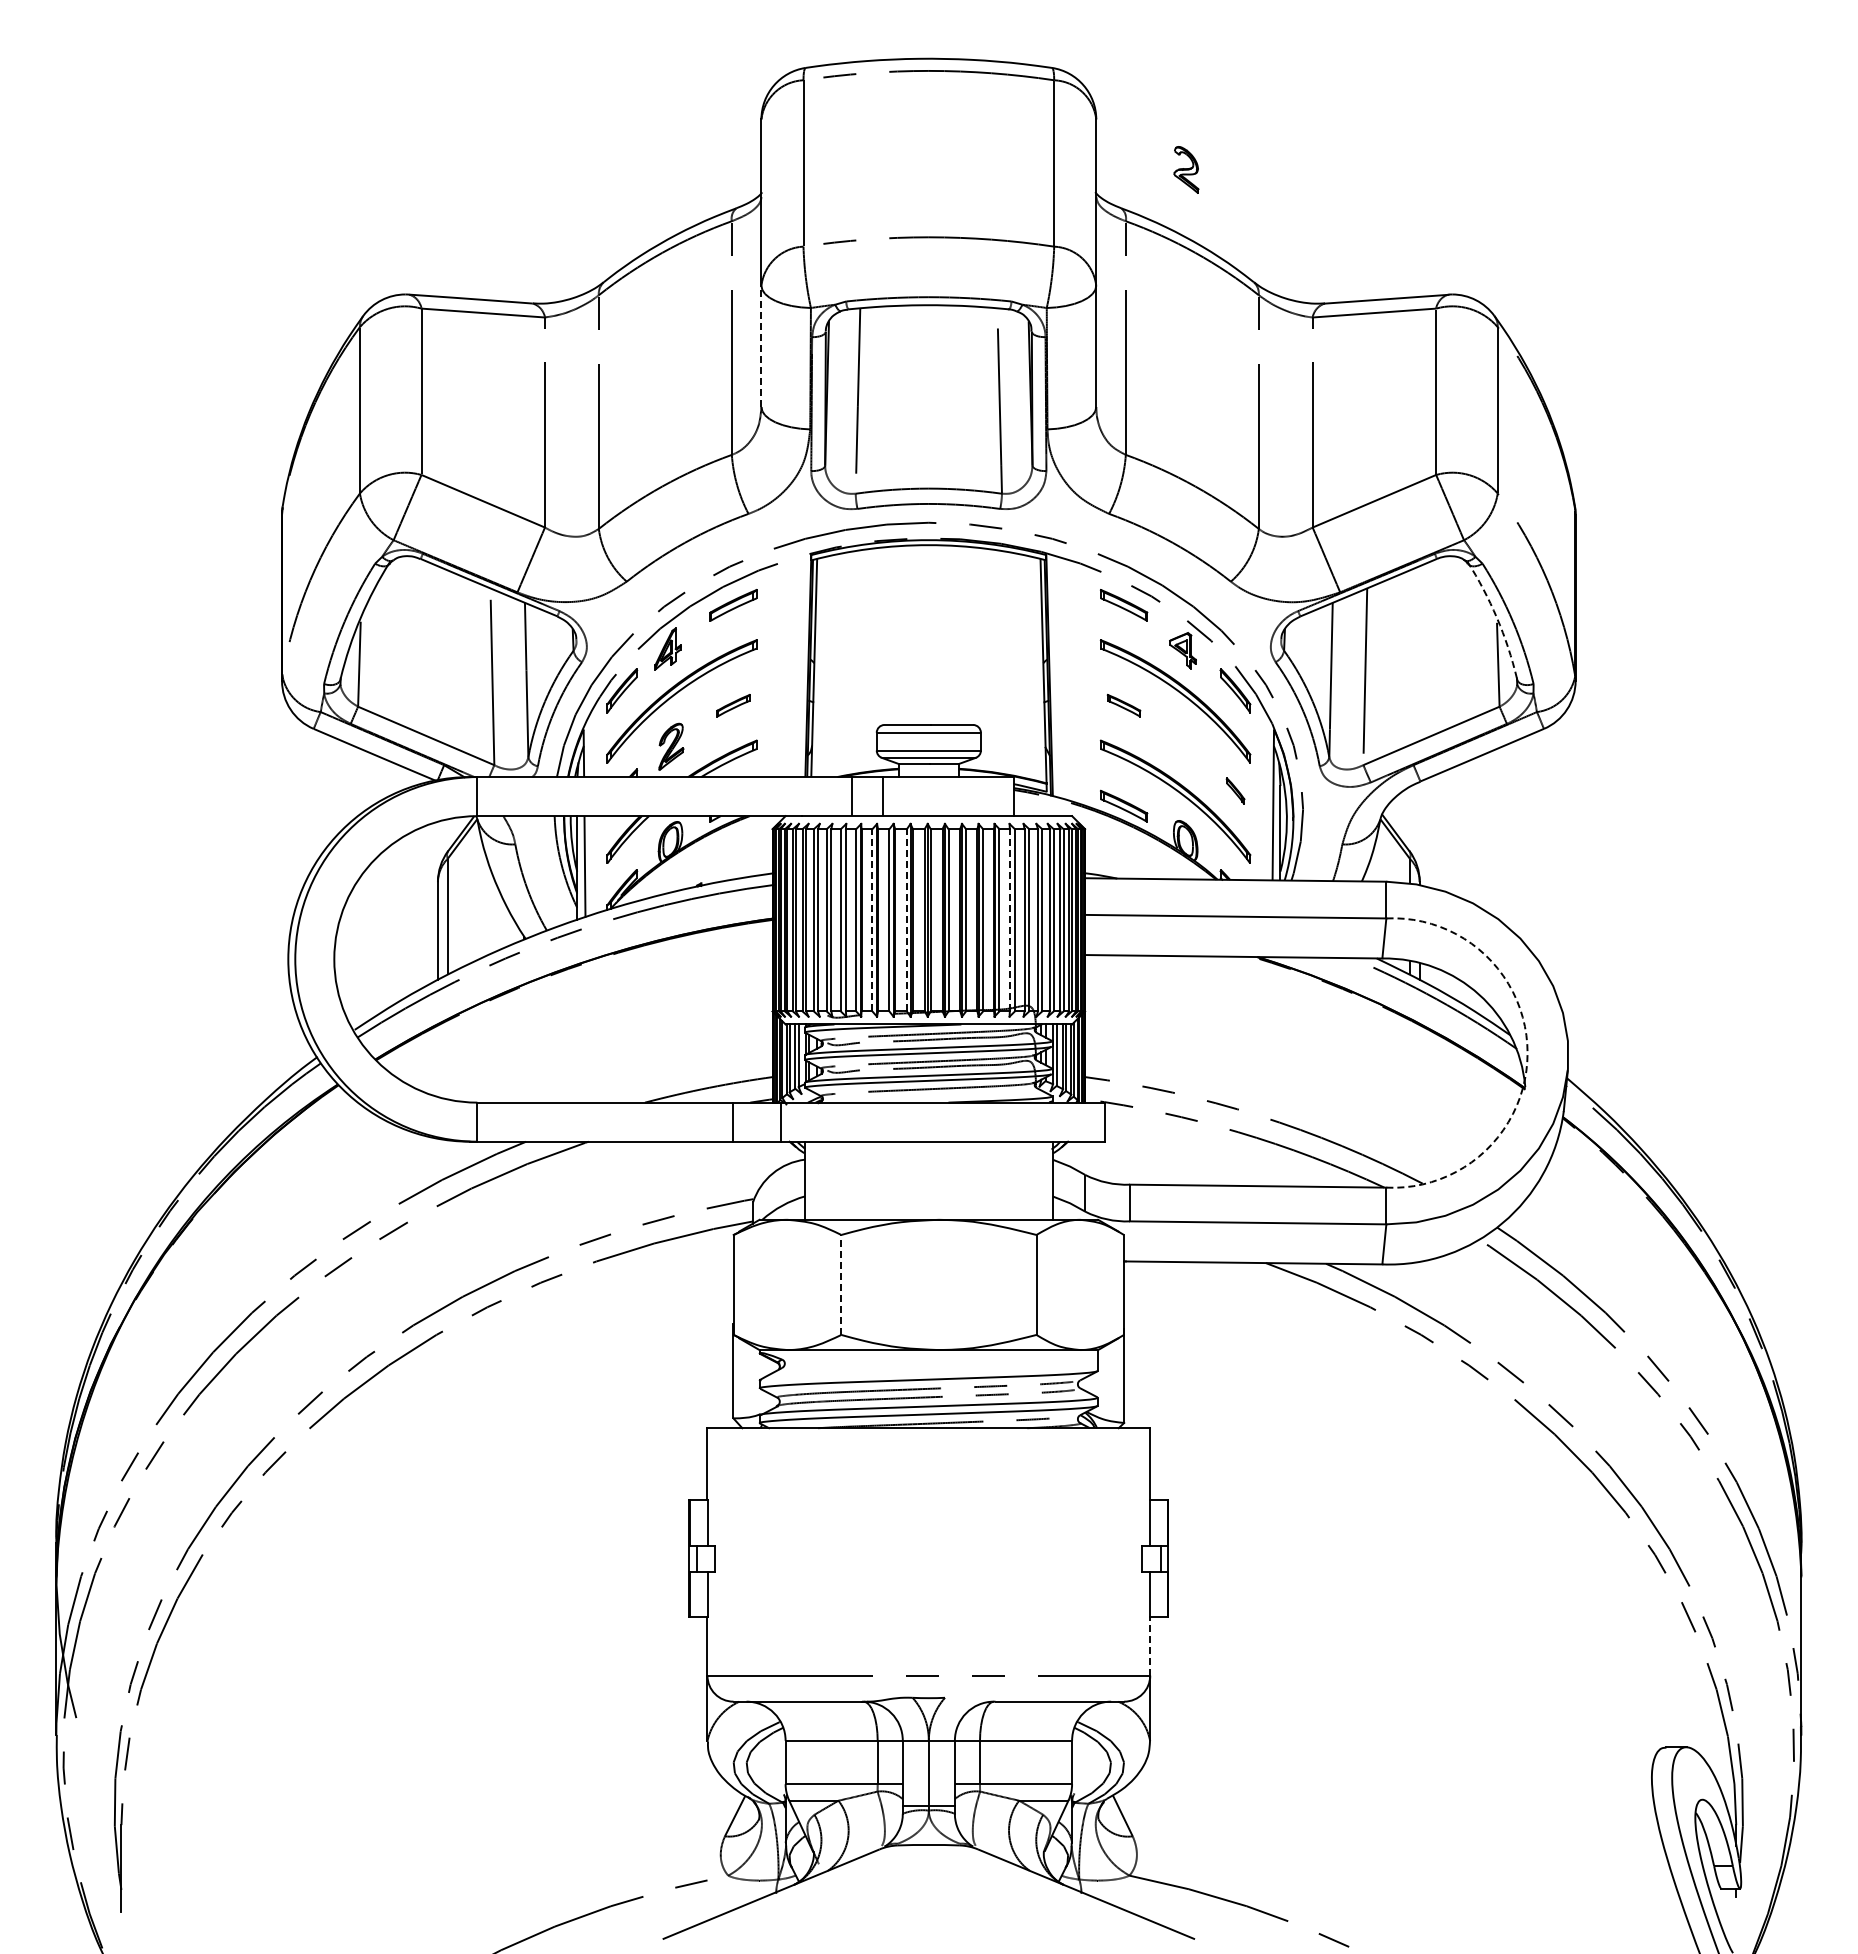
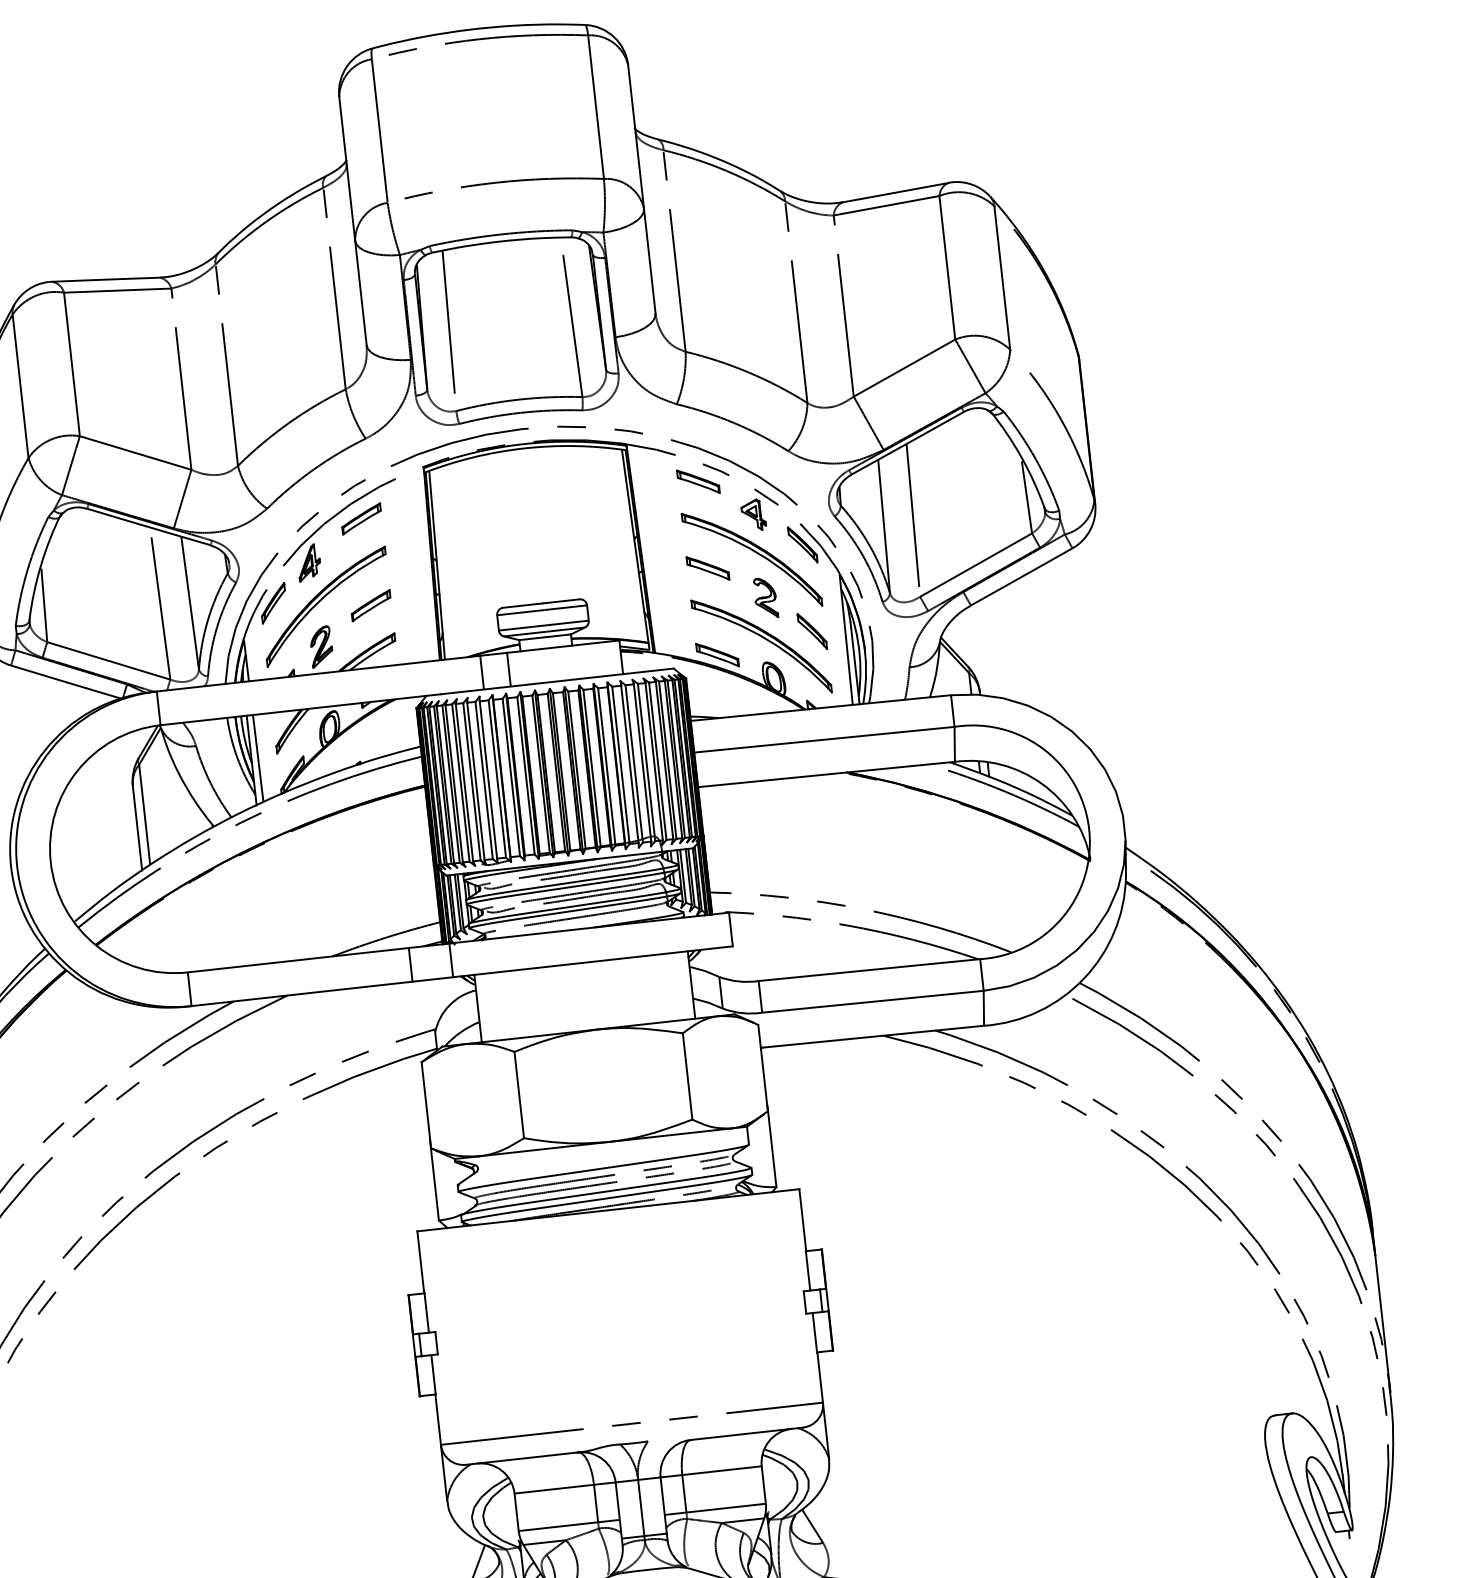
part: (1186, 169) -> (765, 597), moved
line: (761, 346) -> (360, 292), dashed -> solid
arc: (1496, 617) -> (1020, 456), dashed -> solid
part: (733, 705) -> (371, 605), size x1.43
part: (1123, 705) -> (707, 568), size x1.43
part: (1235, 790) -> (812, 630), size x1.67
line: (872, 919) -> (511, 776), dashed -> solid
line: (906, 919) -> (540, 773), dashed -> solid
line: (1009, 919) -> (629, 763), dashed -> solid
arc: (1527, 1053) -> (1089, 829), dashed -> solid
line: (841, 1284) -> (519, 1094), dashed -> solid
line: (1150, 1645) -> (820, 1376), dashed -> solid

